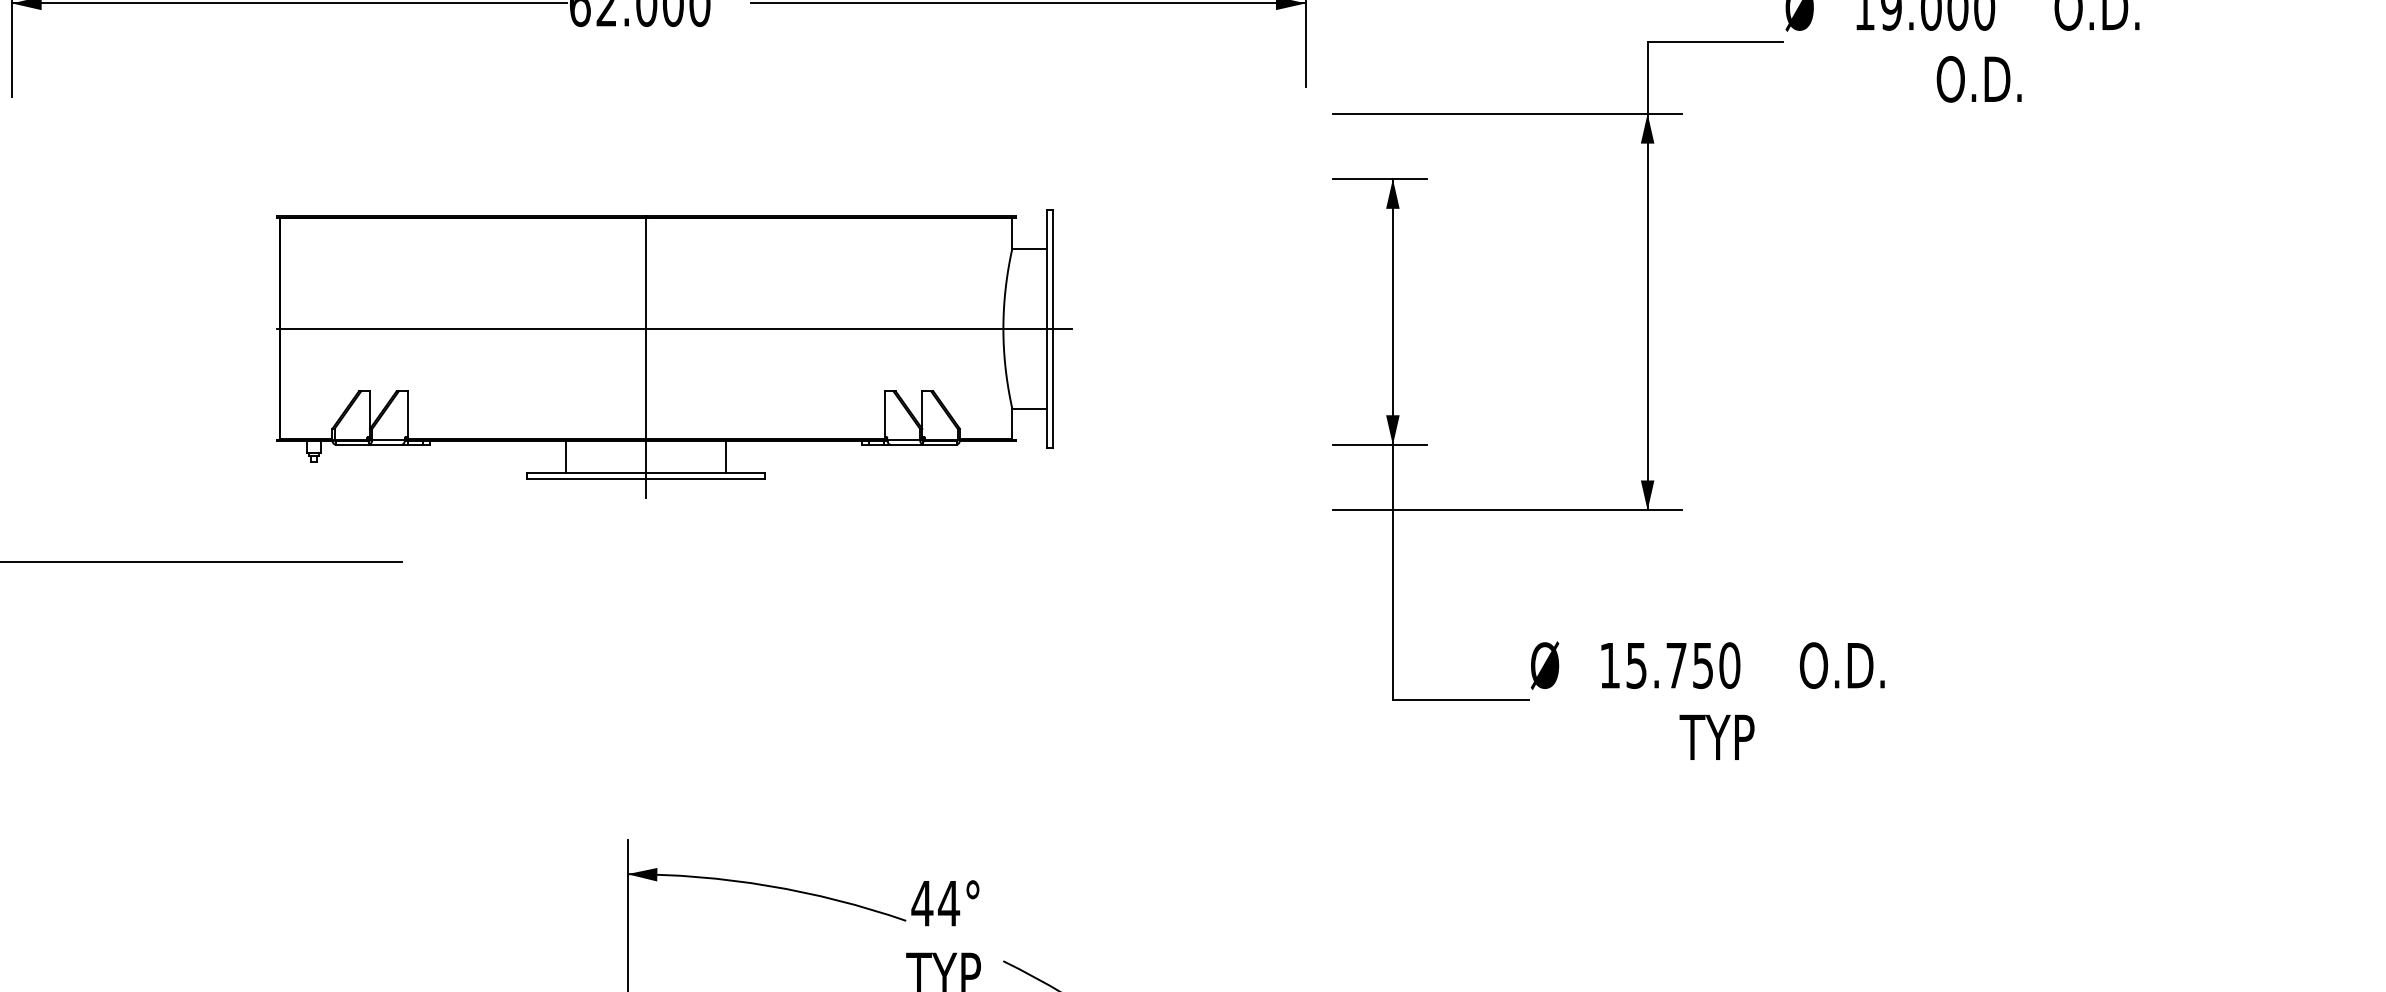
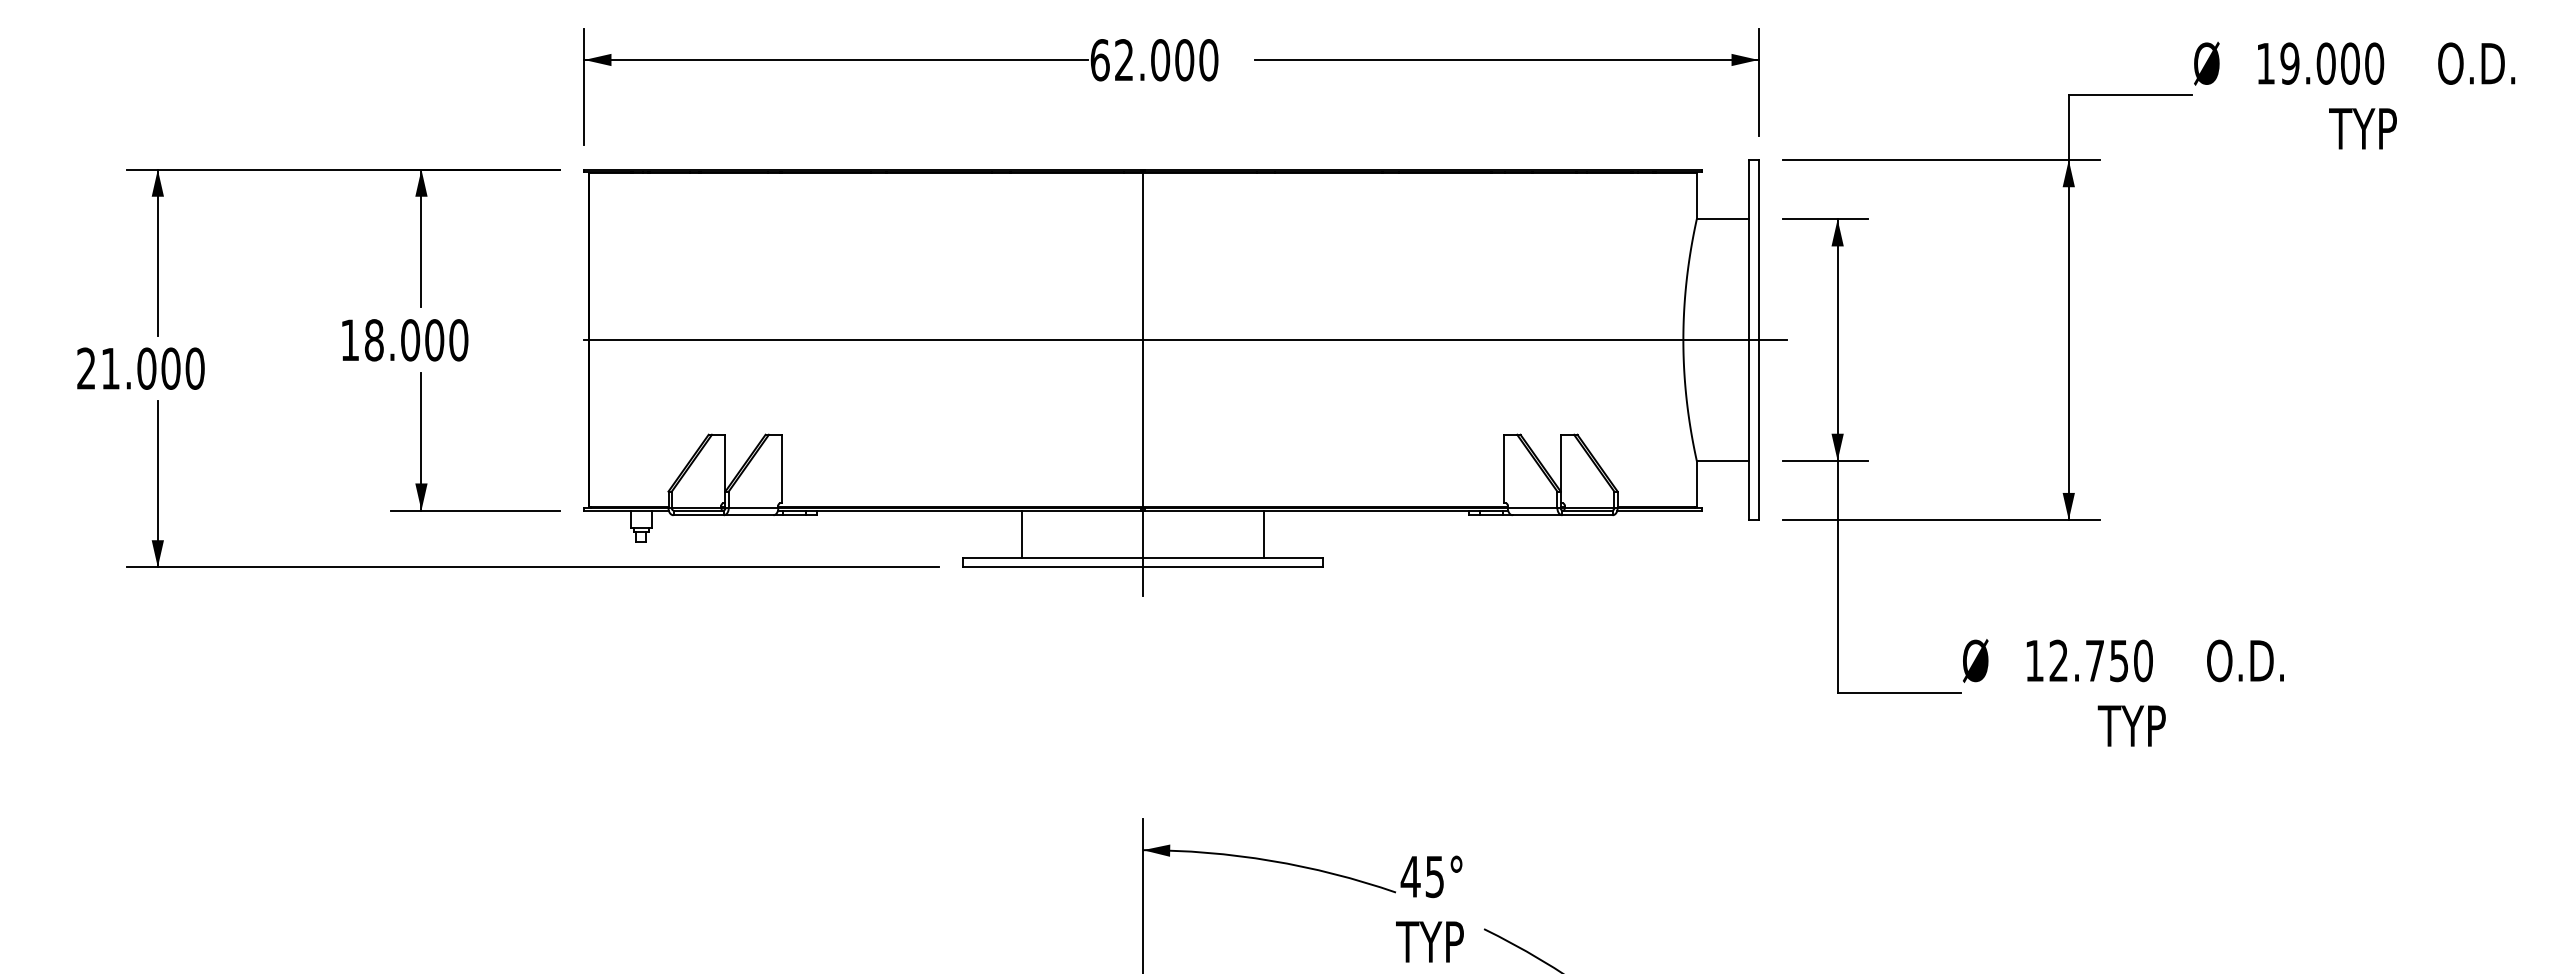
text: (1977, 78) -> (2368, 128), O.D. -> TYP
part: (674, 353) -> (1185, 377), size x1.67
text: (1636, 665) -> (2058, 660), 15.750 -> 12.750
text: (948, 904) -> (1434, 877), 44° -> 45°

